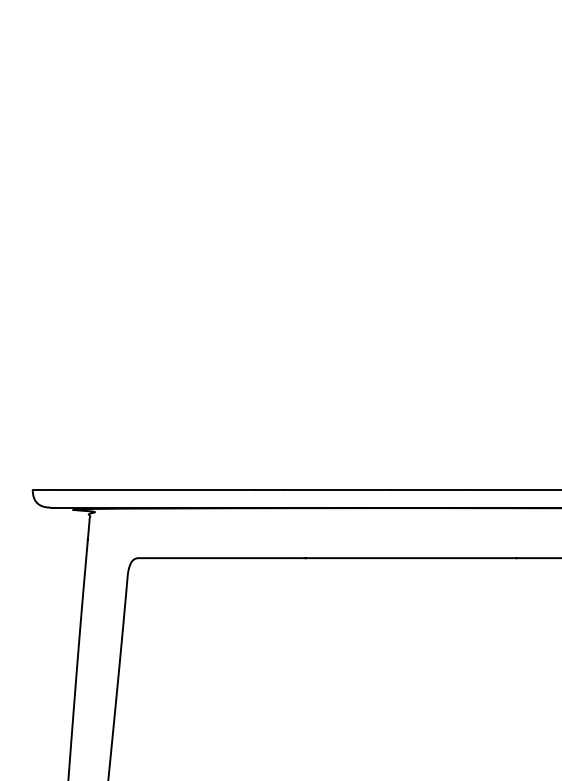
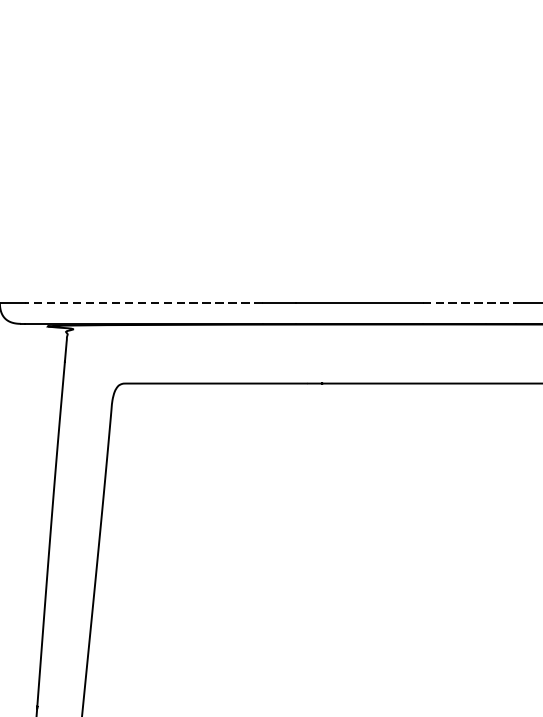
line: (154, 489) -> (143, 302), solid -> dashed
line: (430, 489) -> (469, 302), solid -> dashed

